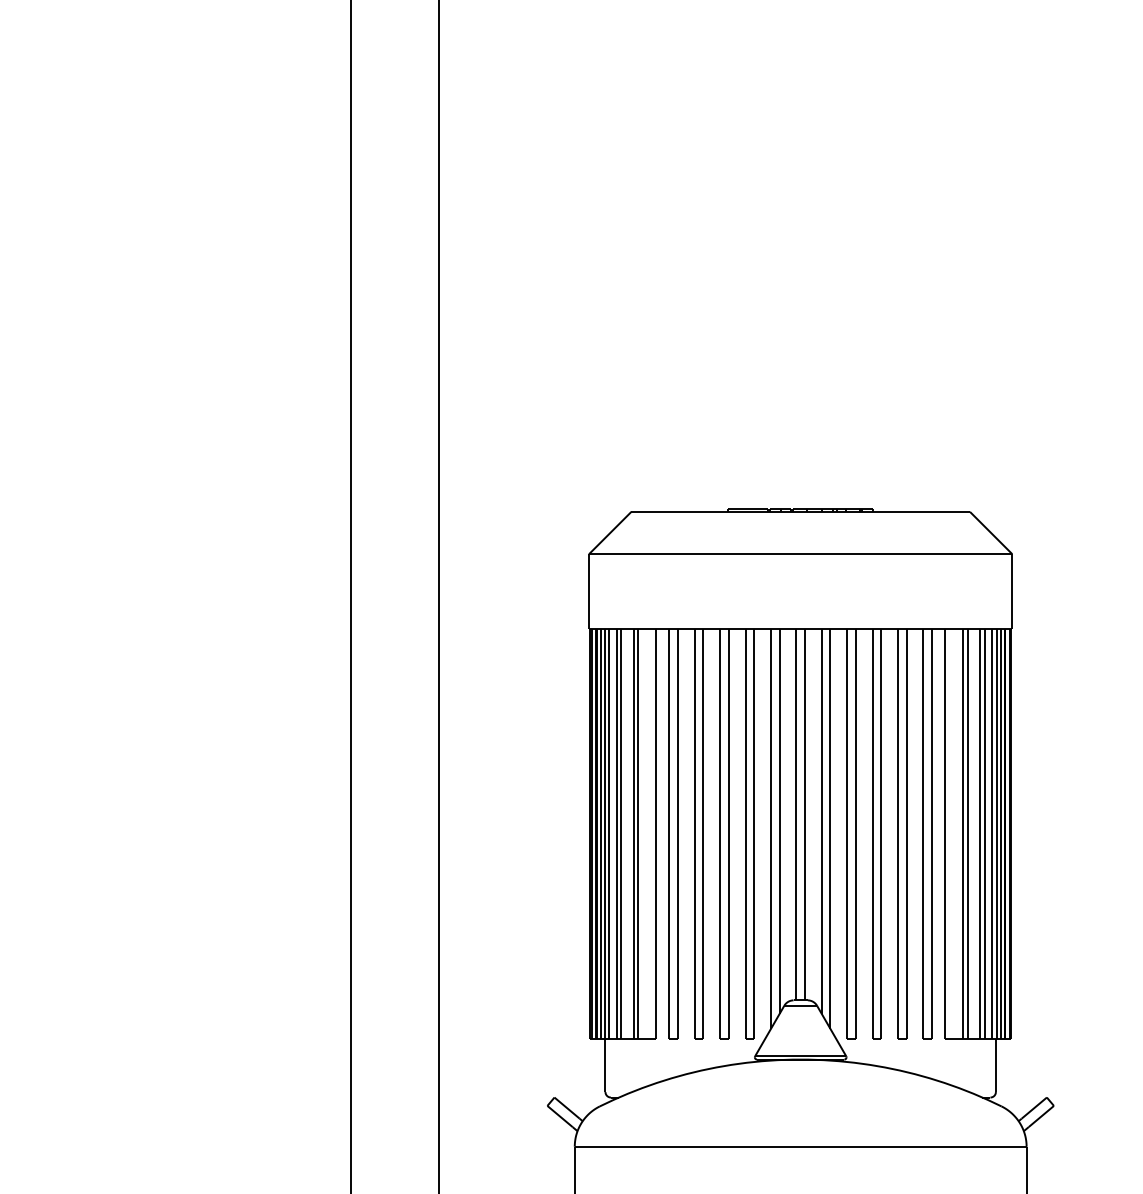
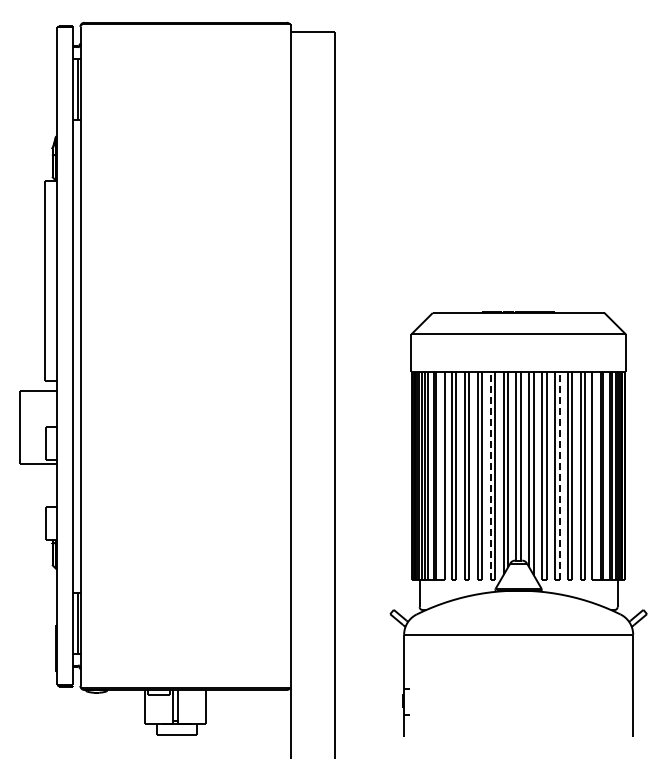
line: (745, 834) -> (490, 476), solid -> dashed
line: (881, 834) -> (559, 476), solid -> dashed

